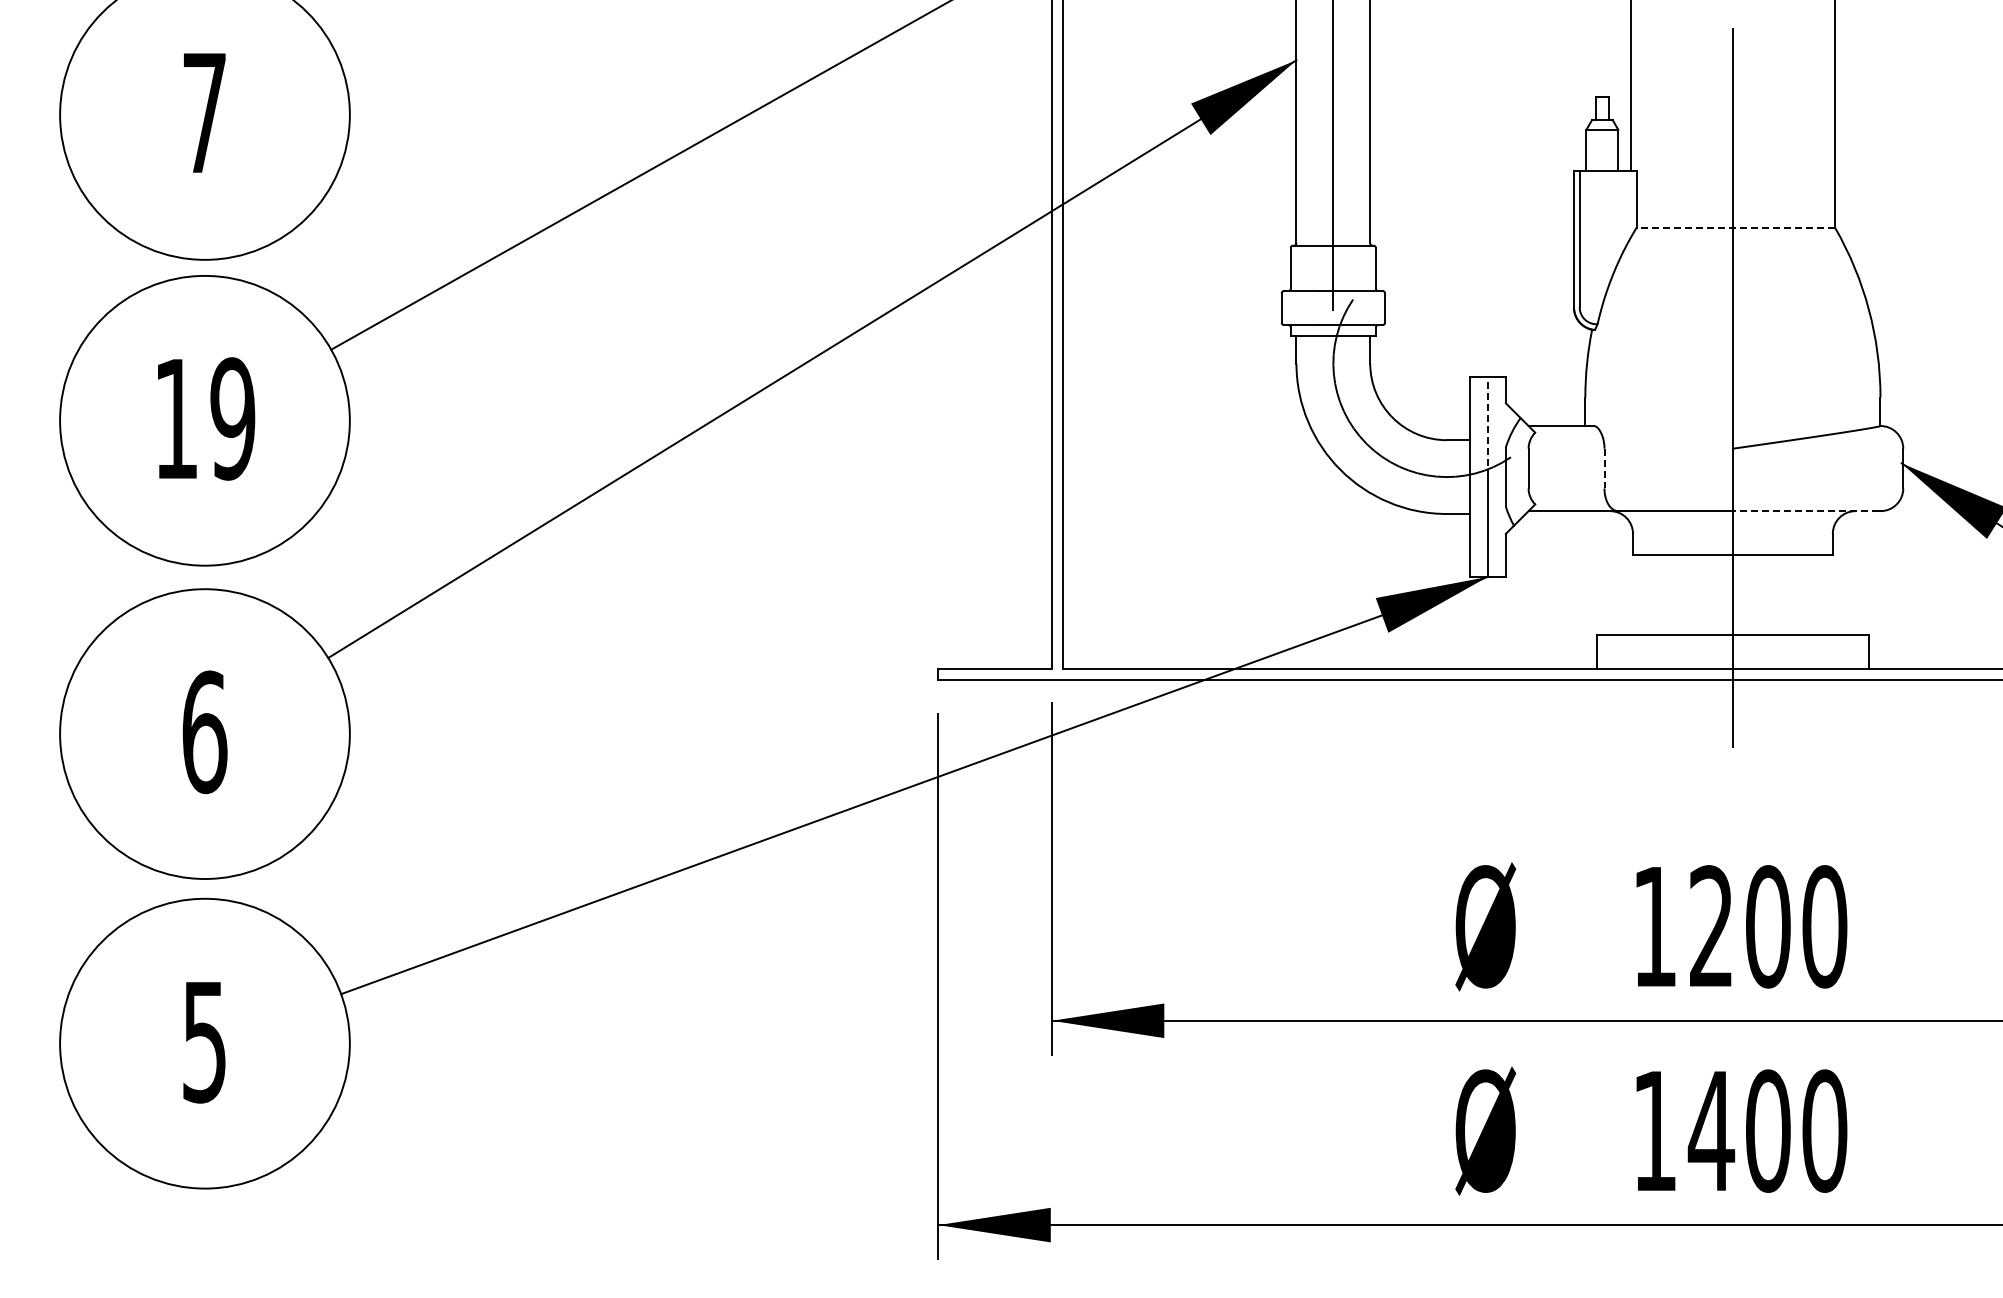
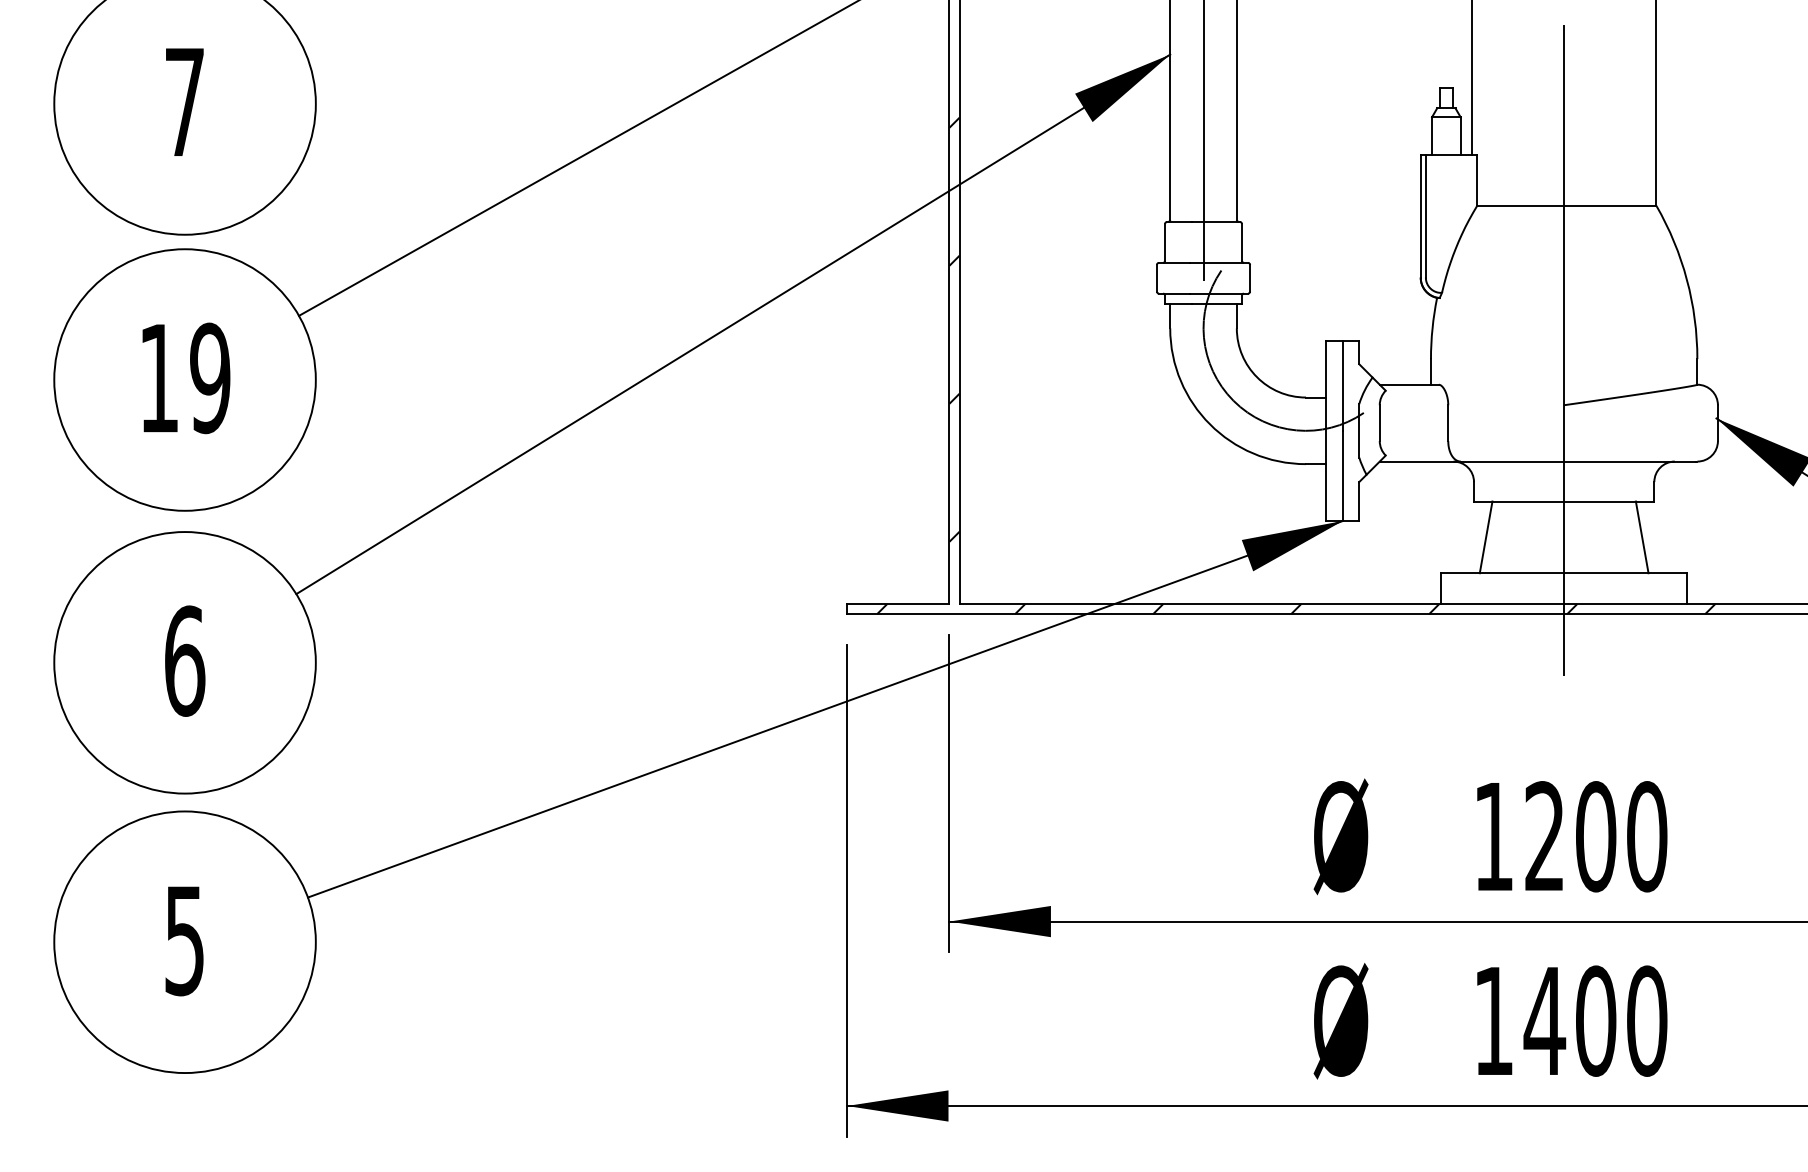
line: (1735, 227) -> (1566, 205), dashed -> solid
hatch: (1435, 405) -> (1295, 366), added
line: (1487, 427) -> (1342, 386), dashed -> solid
line: (1604, 468) -> (1448, 423), dashed -> solid
line: (1805, 511) -> (1629, 461), dashed -> solid
line: (1646, 594) -> (1486, 536), added
line: (1819, 594) -> (1642, 536), added

